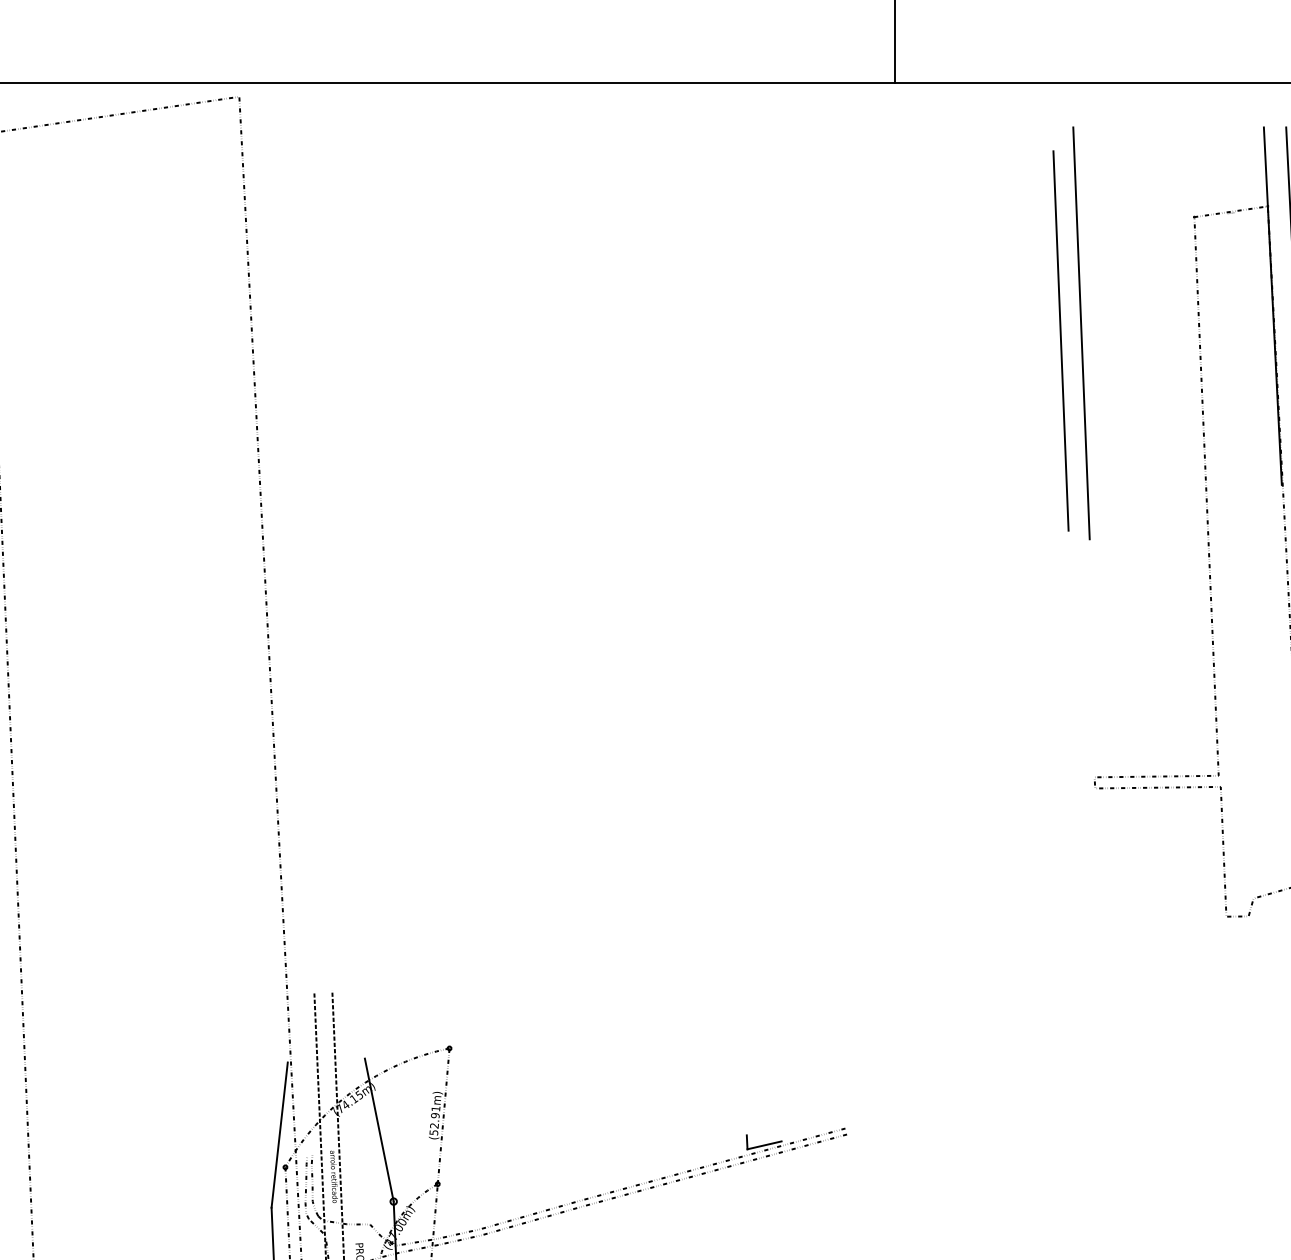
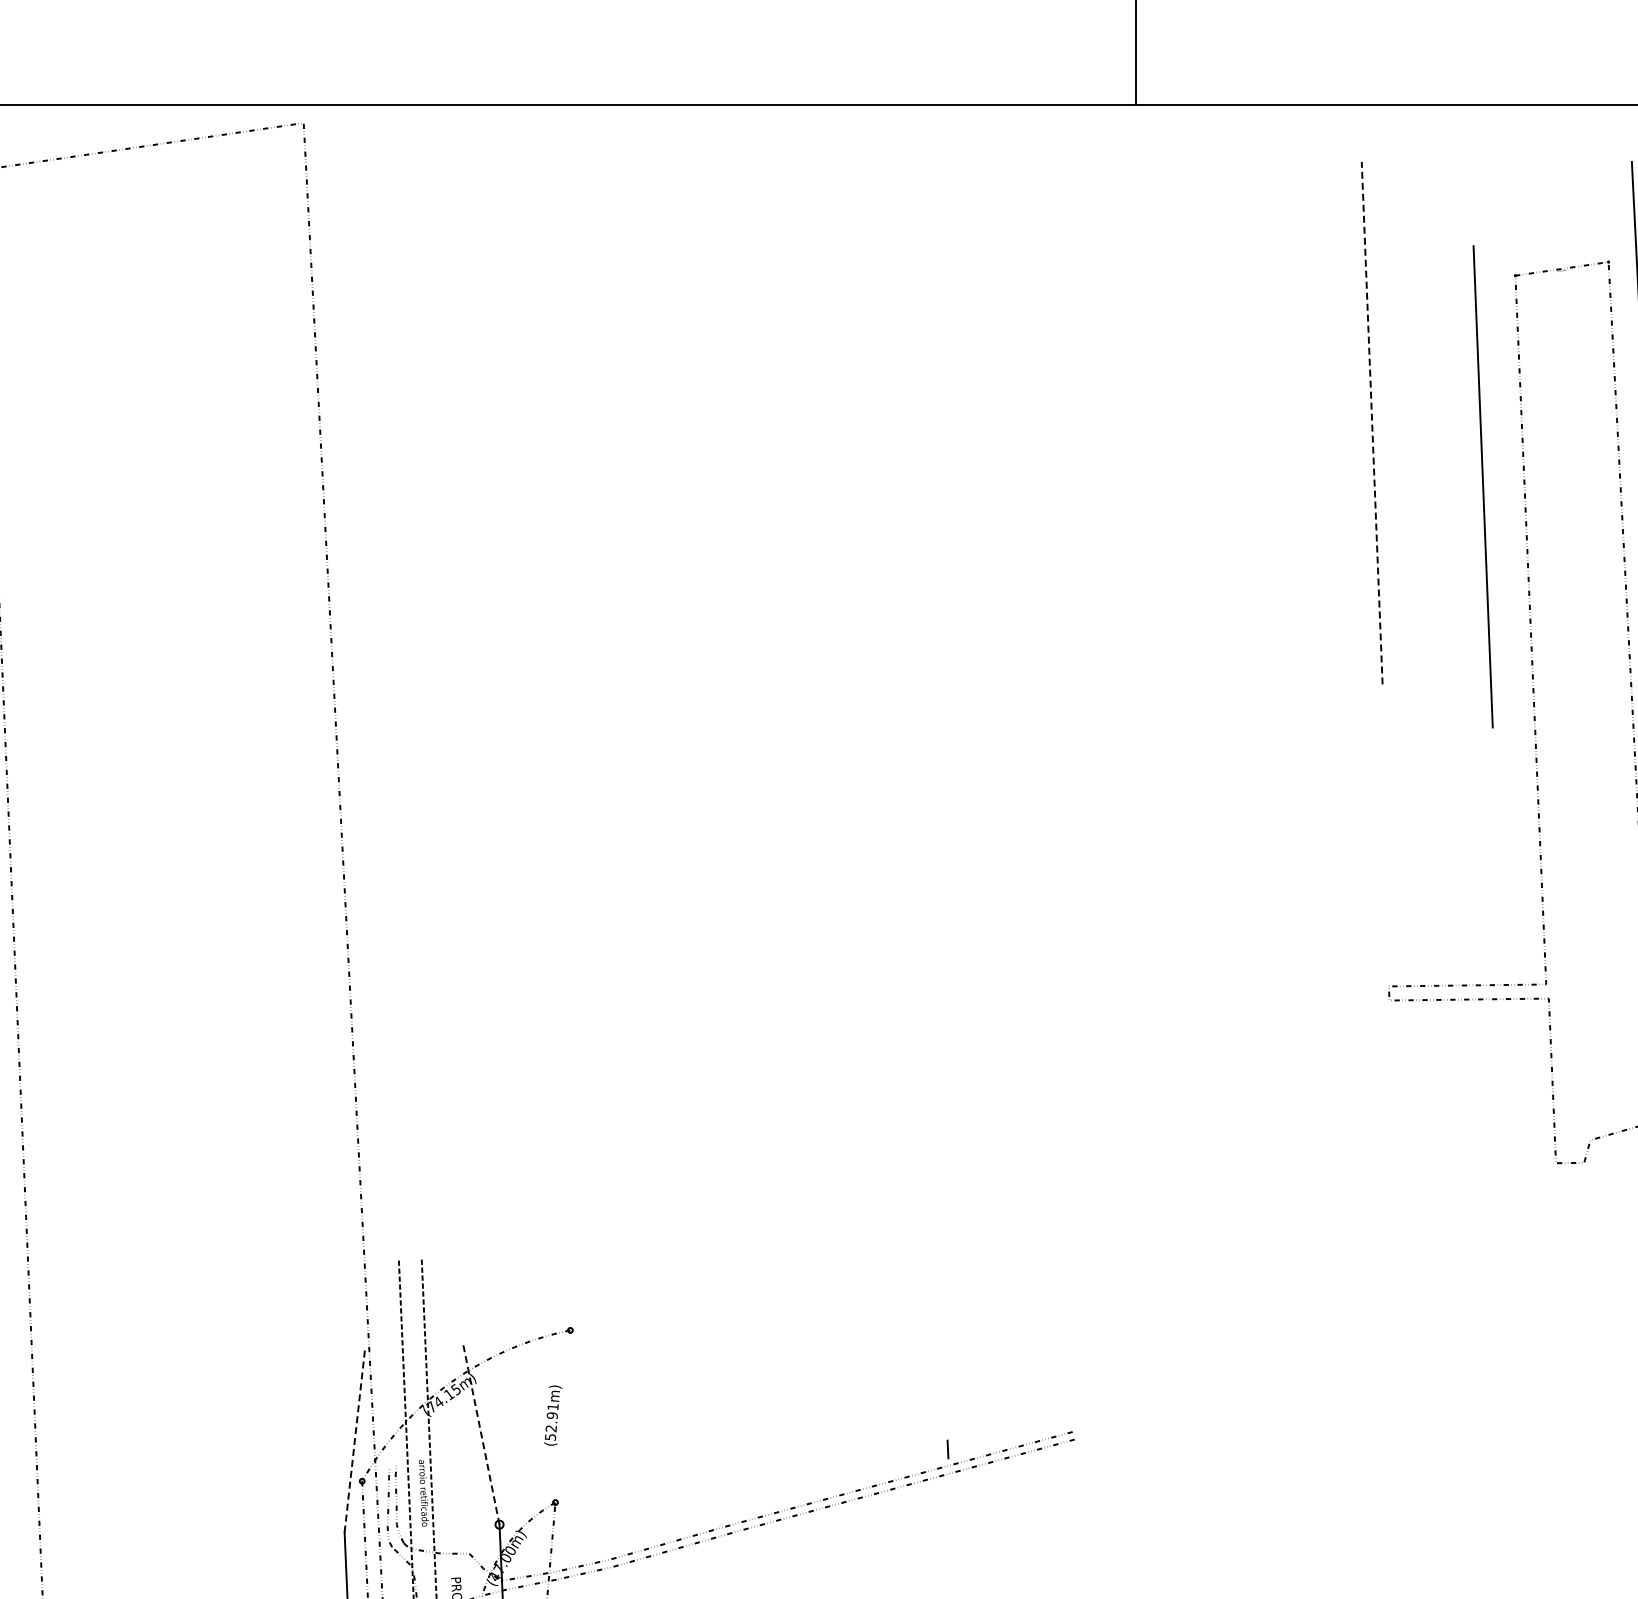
line: (1272, 306) -> (1614, 388), removed
line: (1081, 332) -> (1372, 422), solid -> dashed
line: (1060, 340) -> (1482, 486), moved
line: (443, 1116) -> (562, 1416), removed
line: (379, 1130) -> (481, 1434), solid -> dashed
line: (279, 1135) -> (354, 1440), solid -> dashed
line: (764, 1145) -> (969, 1453), removed

